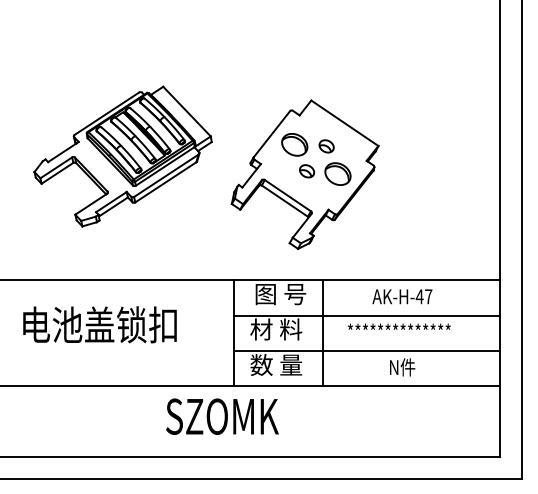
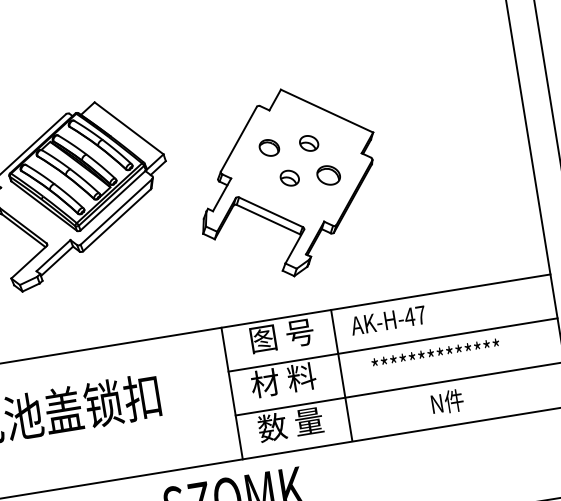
part: (294, 144) -> (268, 147), size x0.6
part: (337, 173) -> (328, 174), size x0.7
text: (402, 296) -> (388, 320), moved

